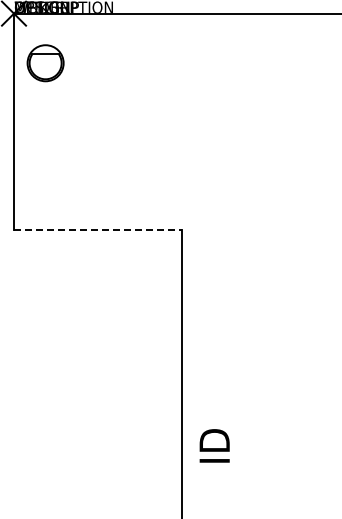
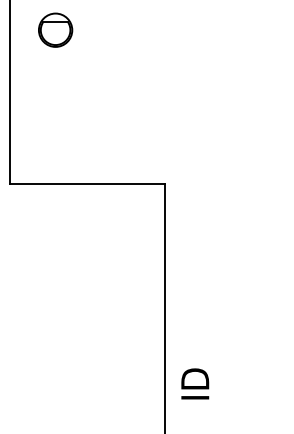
part: (45, 63) -> (55, 30), moved
line: (98, 230) -> (87, 184), dashed -> solid

